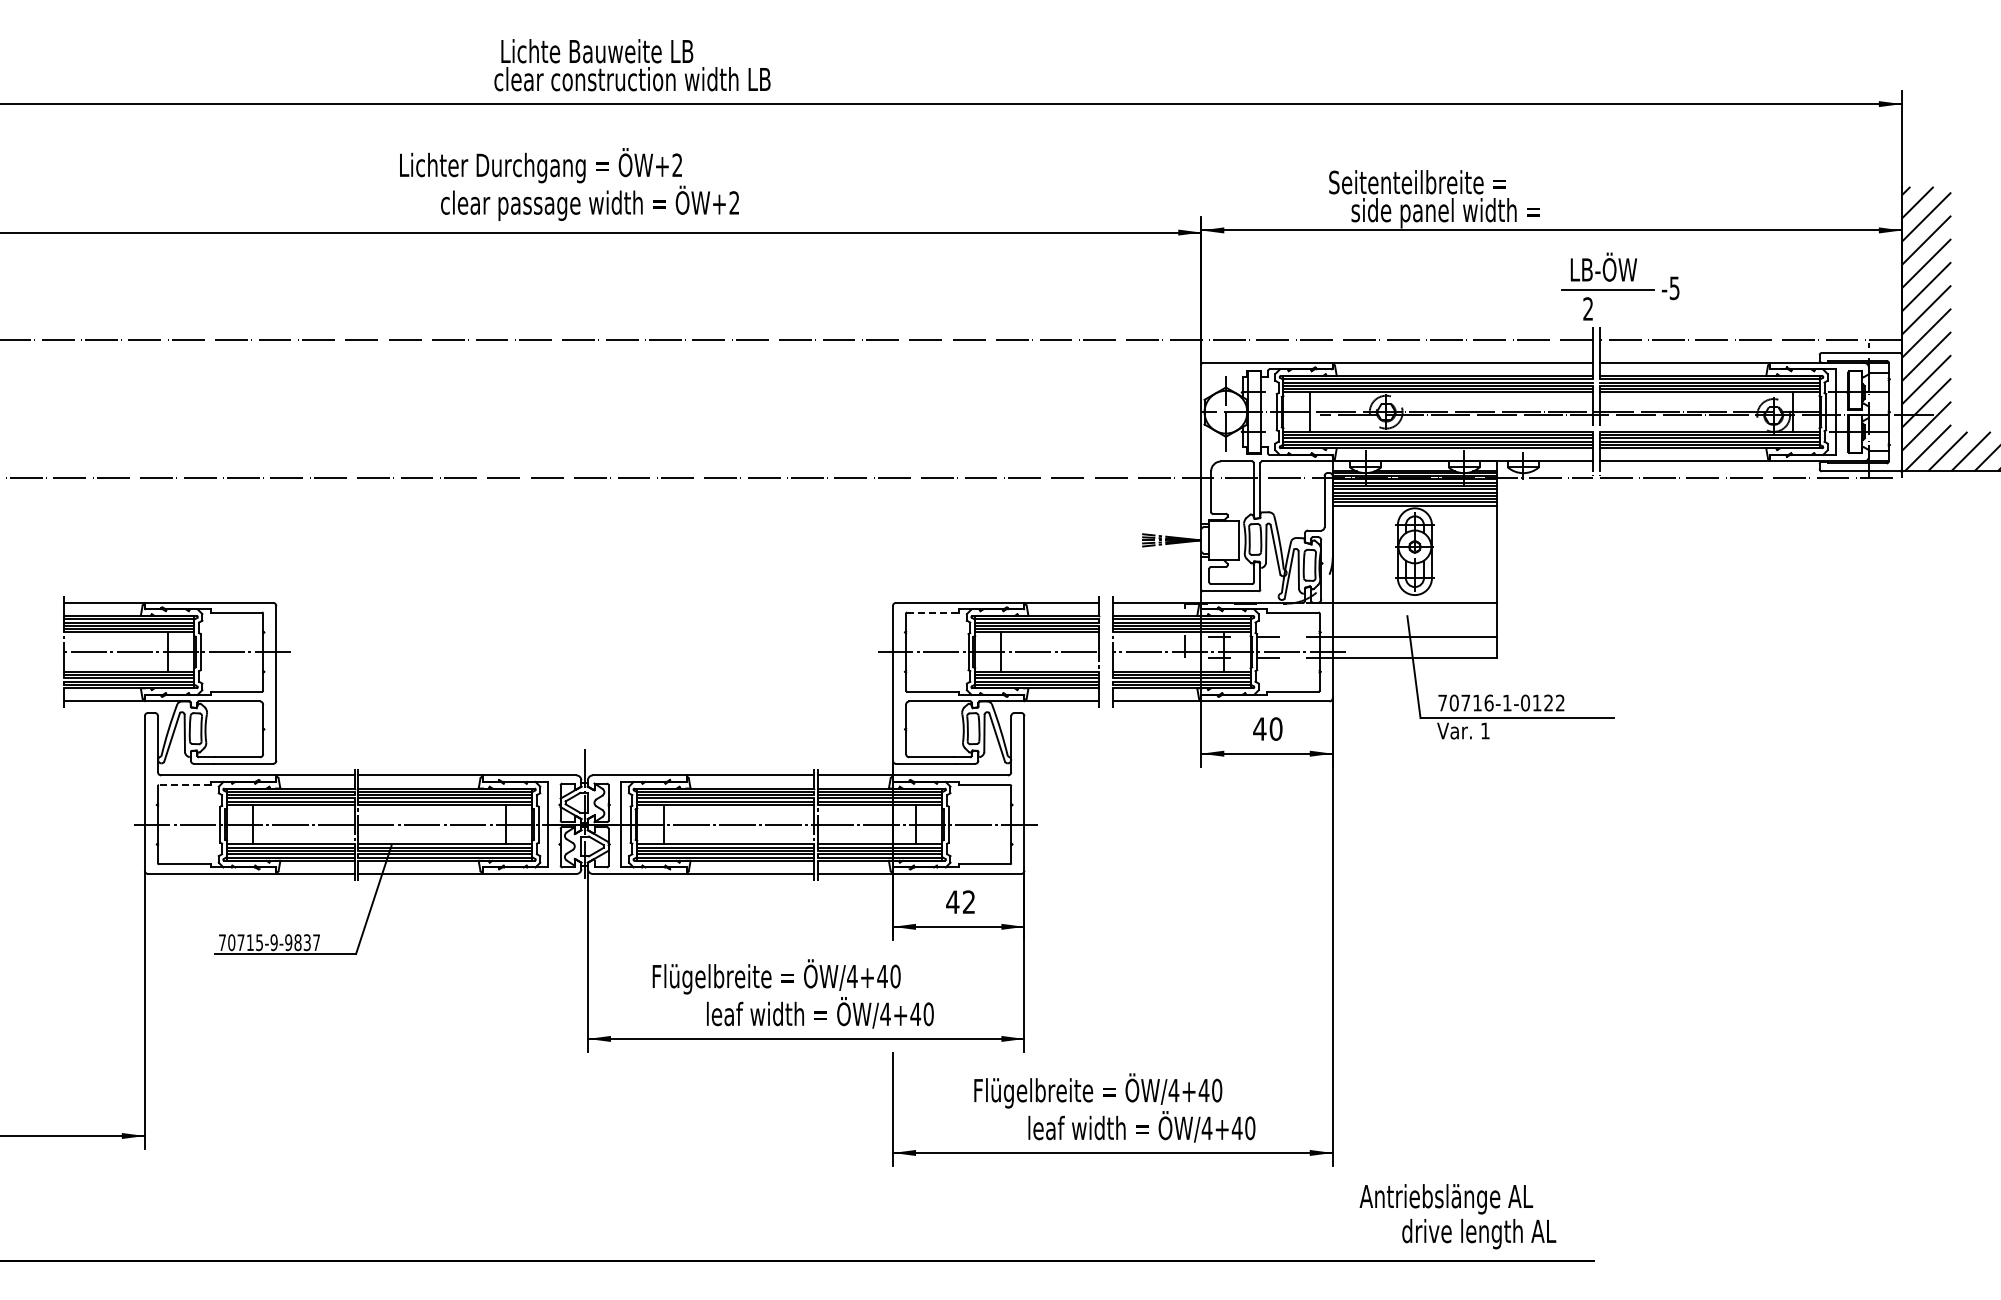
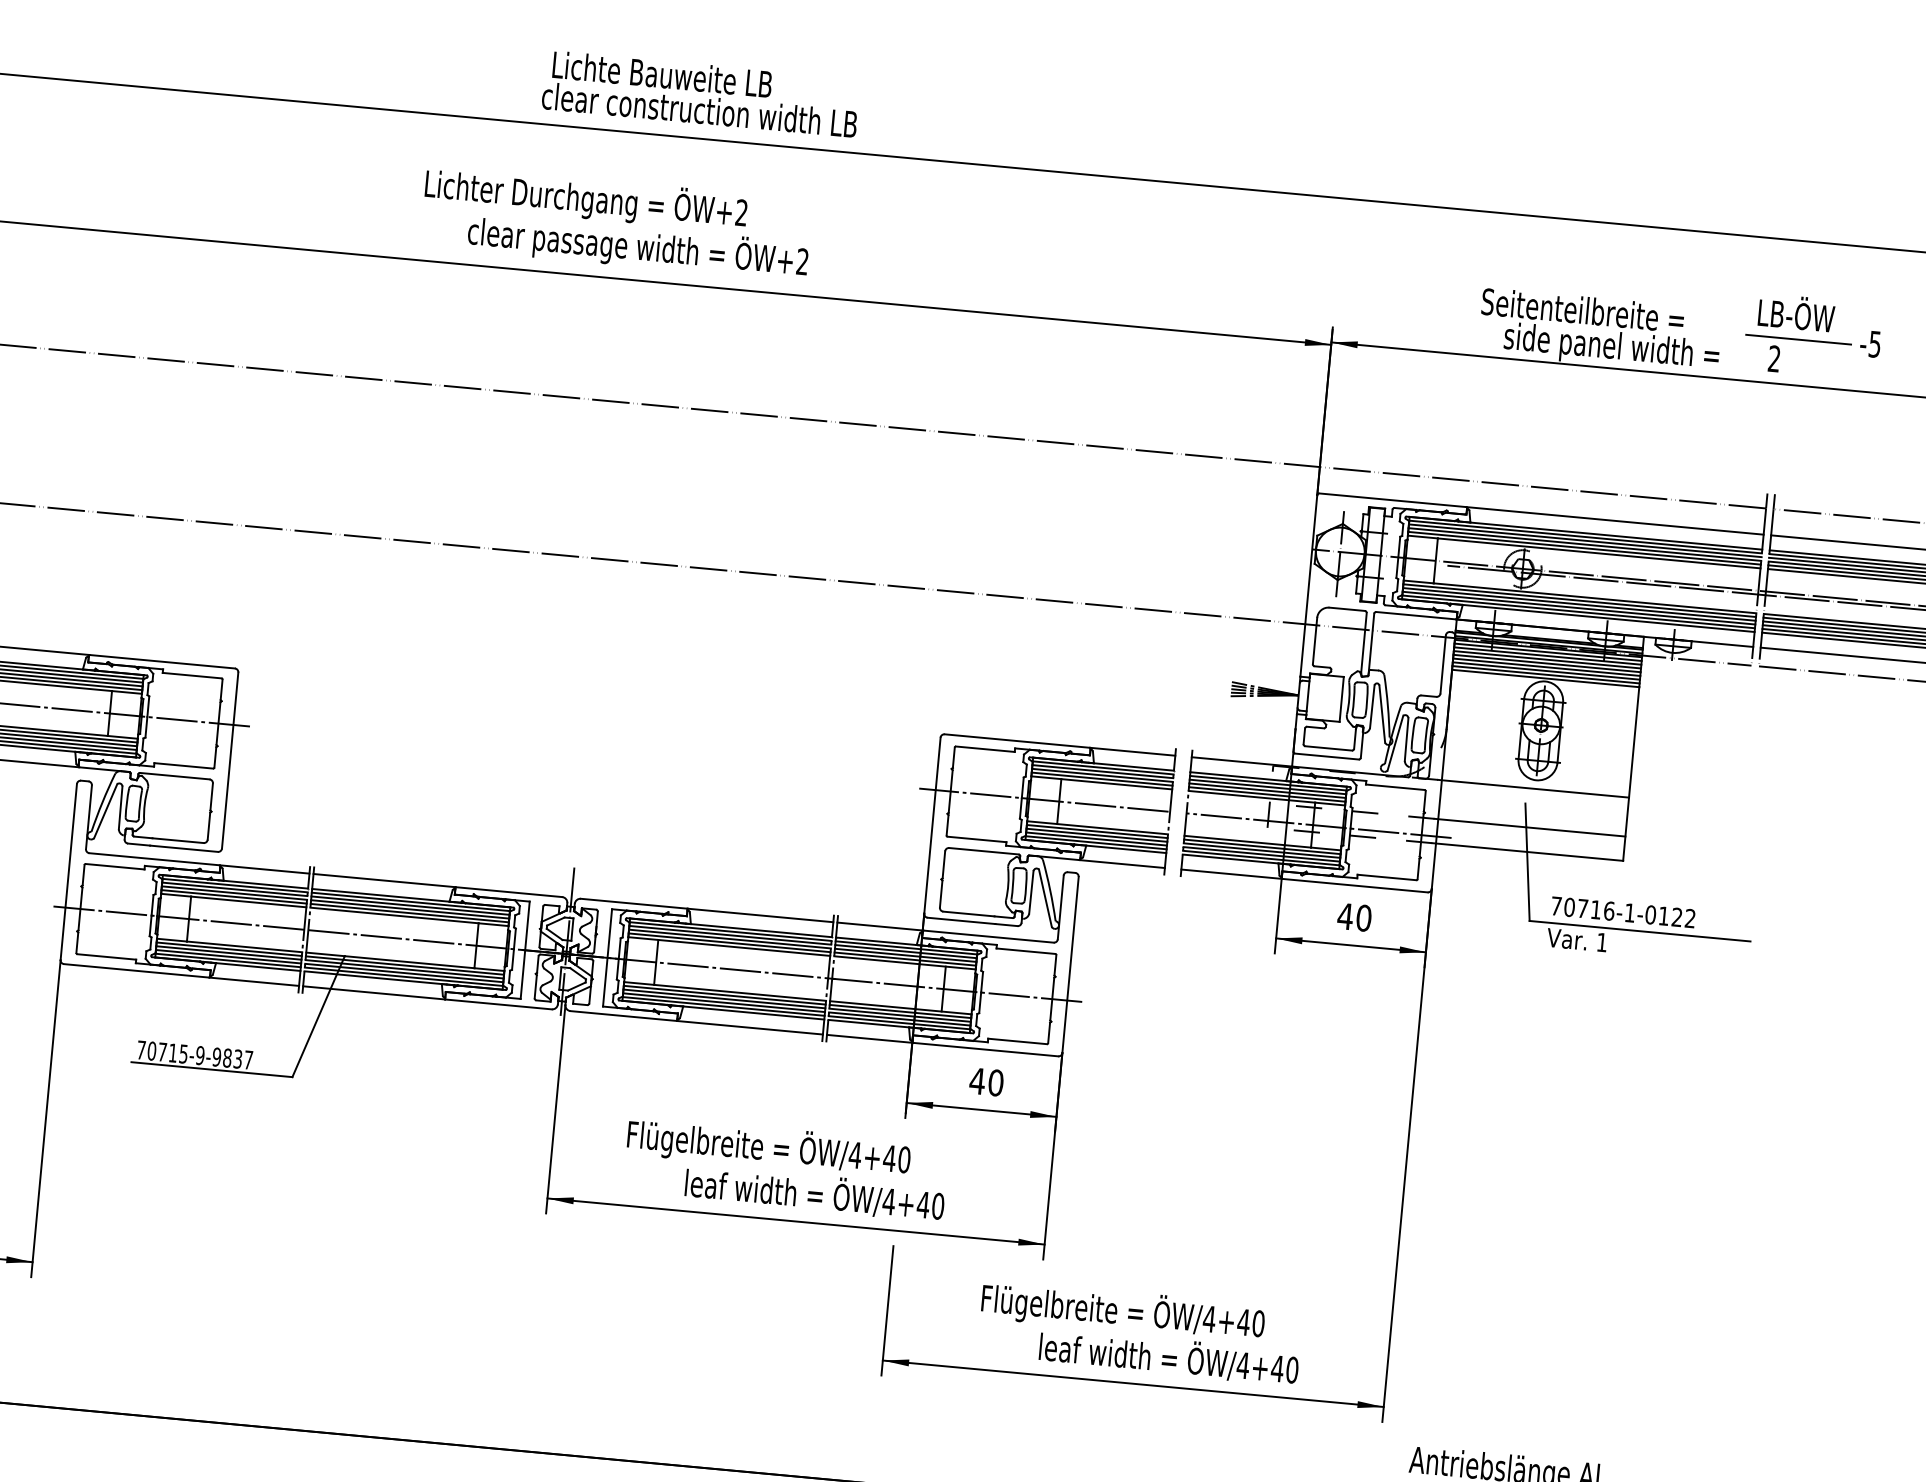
part: (1620, 286) -> (1813, 336), moved
line: (932, 612) -> (984, 749), dashed -> solid
line: (184, 785) -> (114, 867), dashed -> solid
text: (968, 902) -> (995, 1083), 42 -> 40

